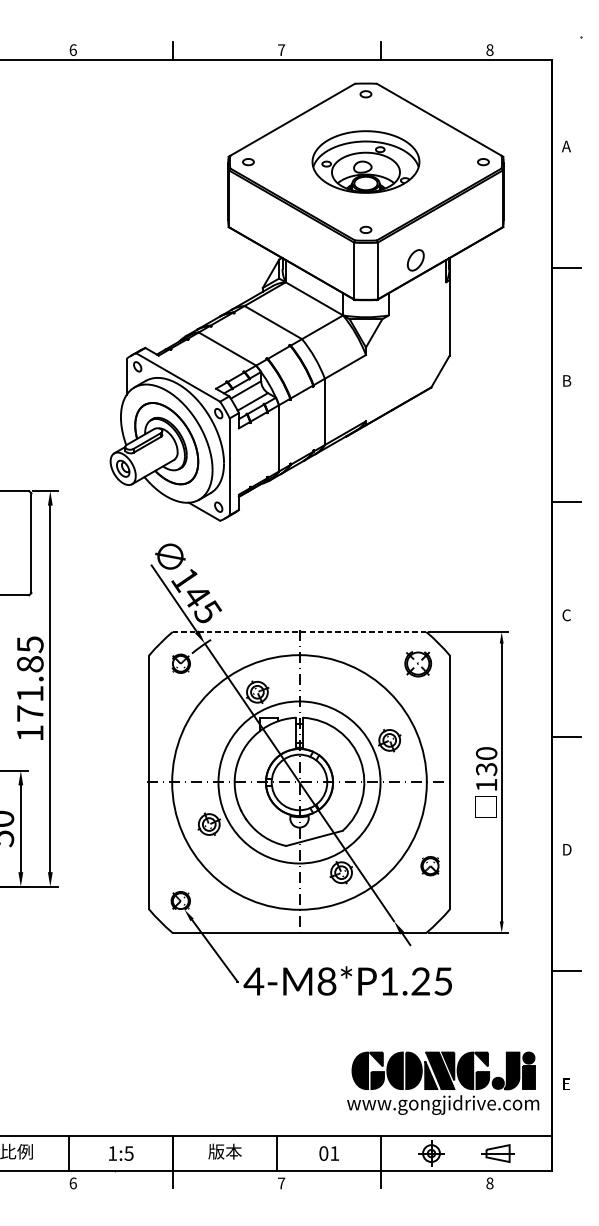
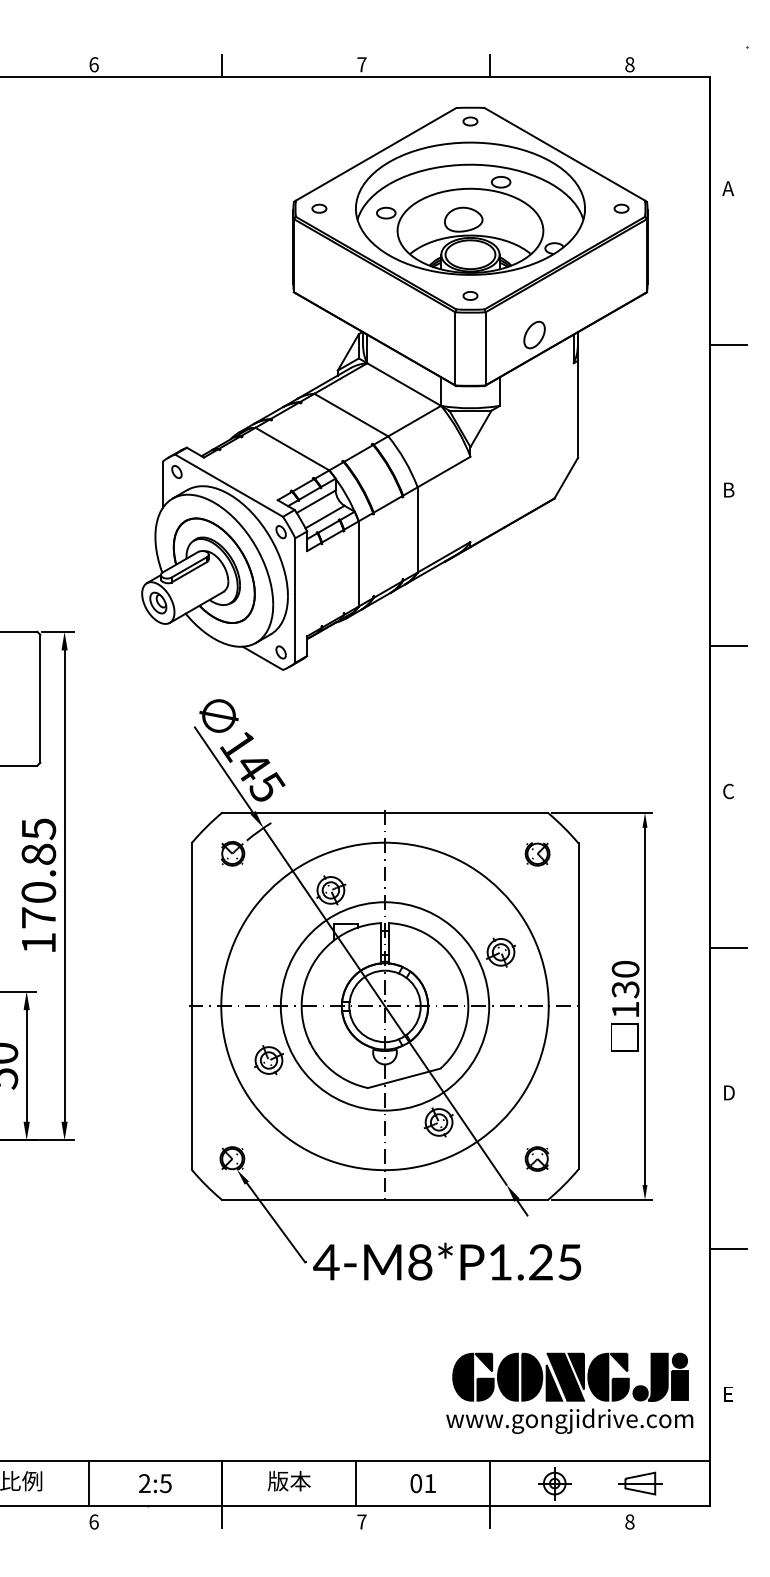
part: (365, 161) -> (470, 208), size x1.67
line: (299, 631) -> (385, 812), dashed -> solid
part: (418, 664) -> (537, 854), size x0.71
text: (30, 693) -> (38, 892), 171.85 -> 170.85
part: (429, 865) -> (536, 1158), moved
text: (112, 1153) -> (144, 1483), 1:5 -> 2:5

